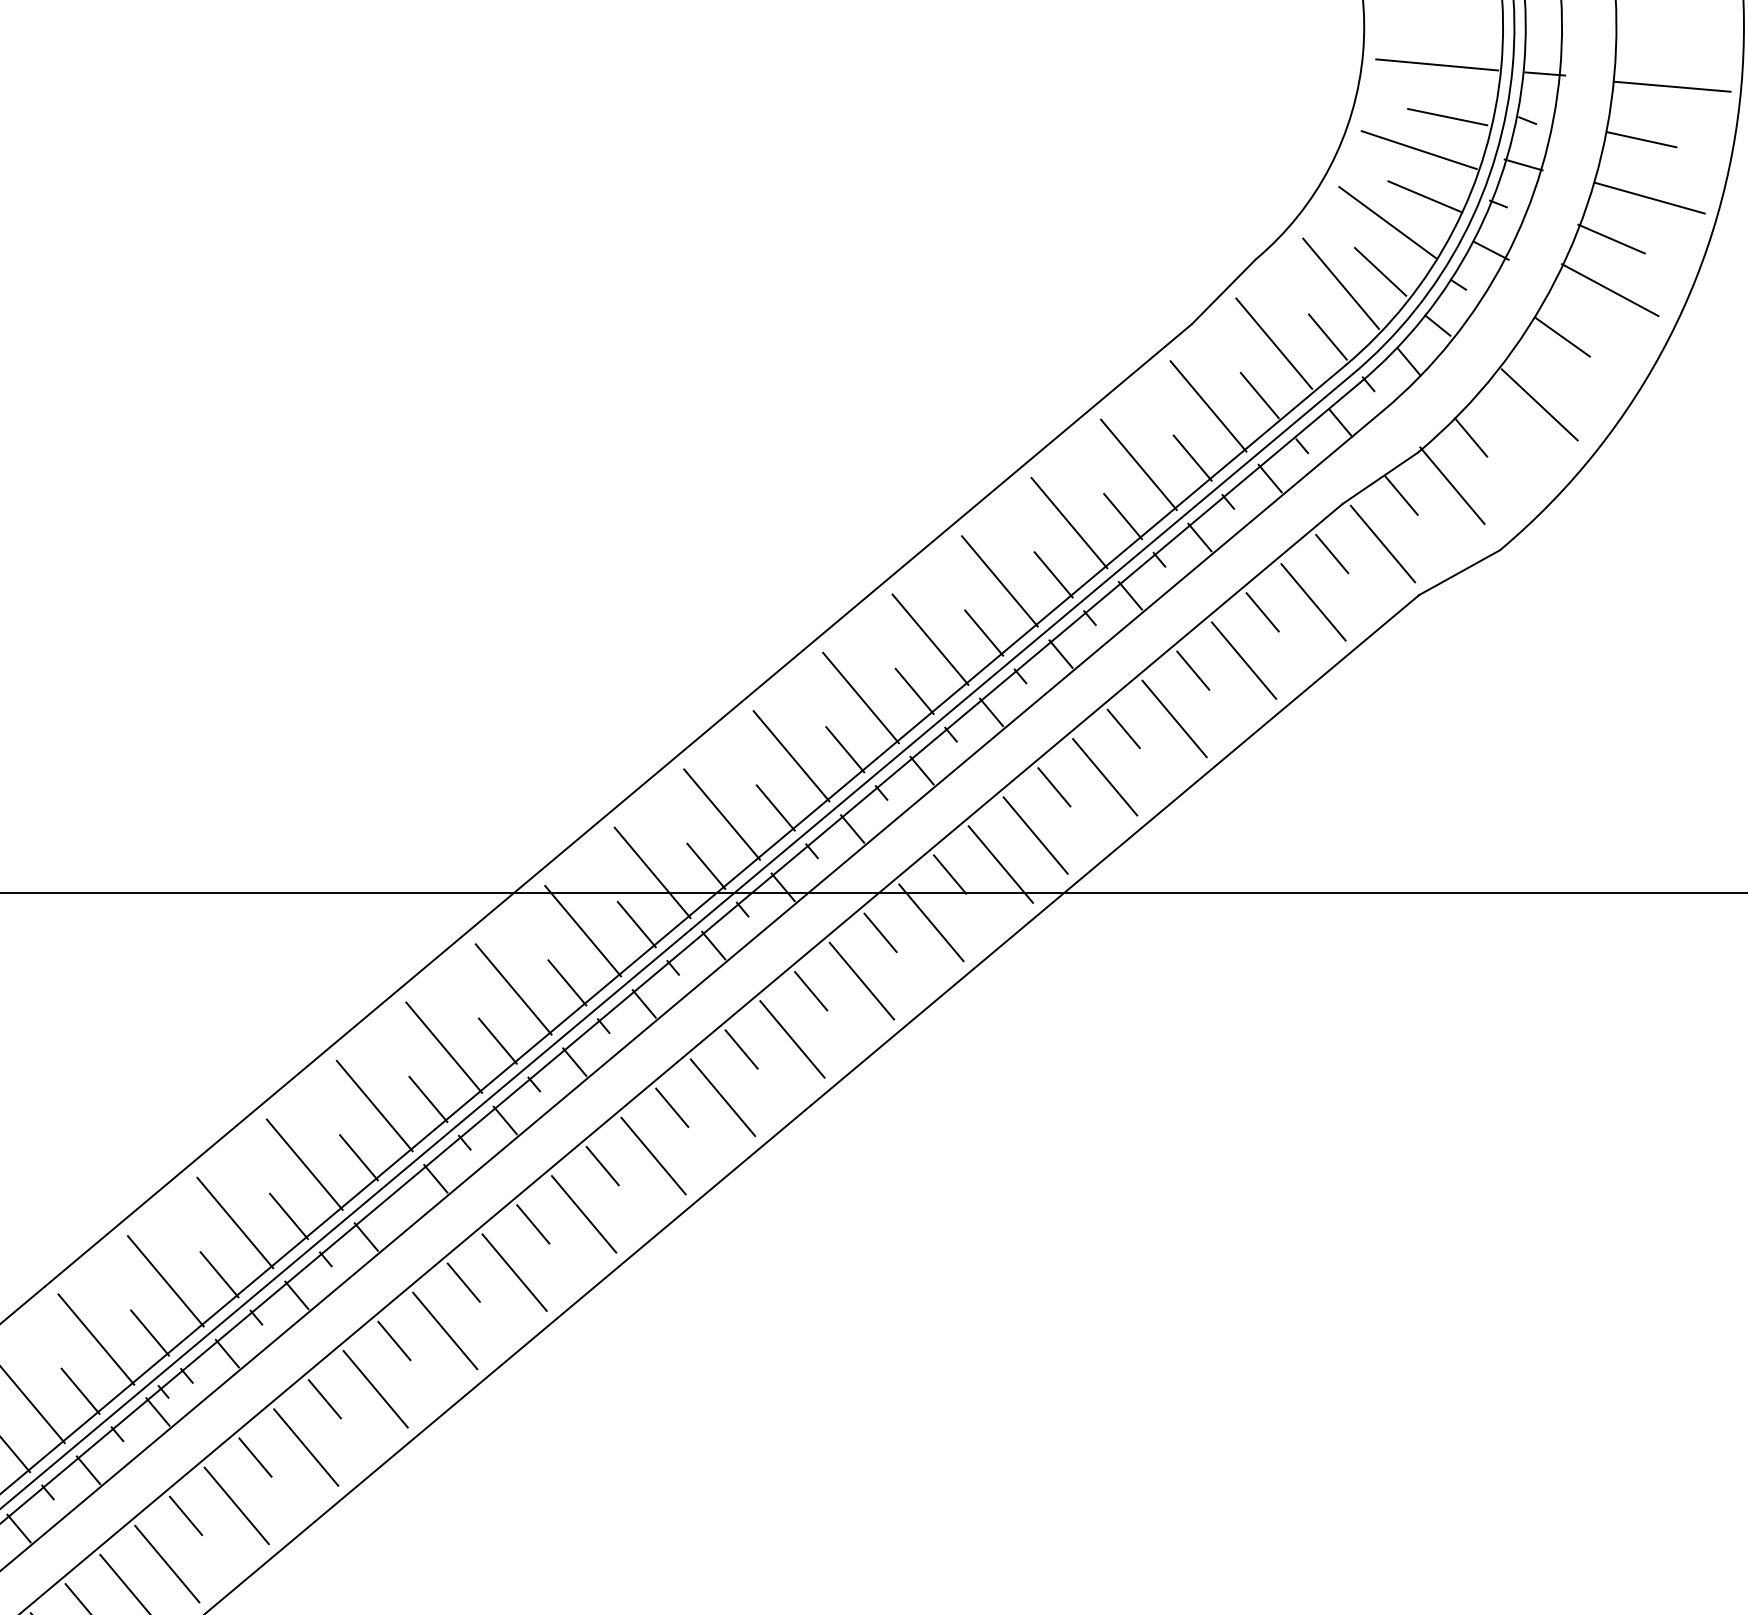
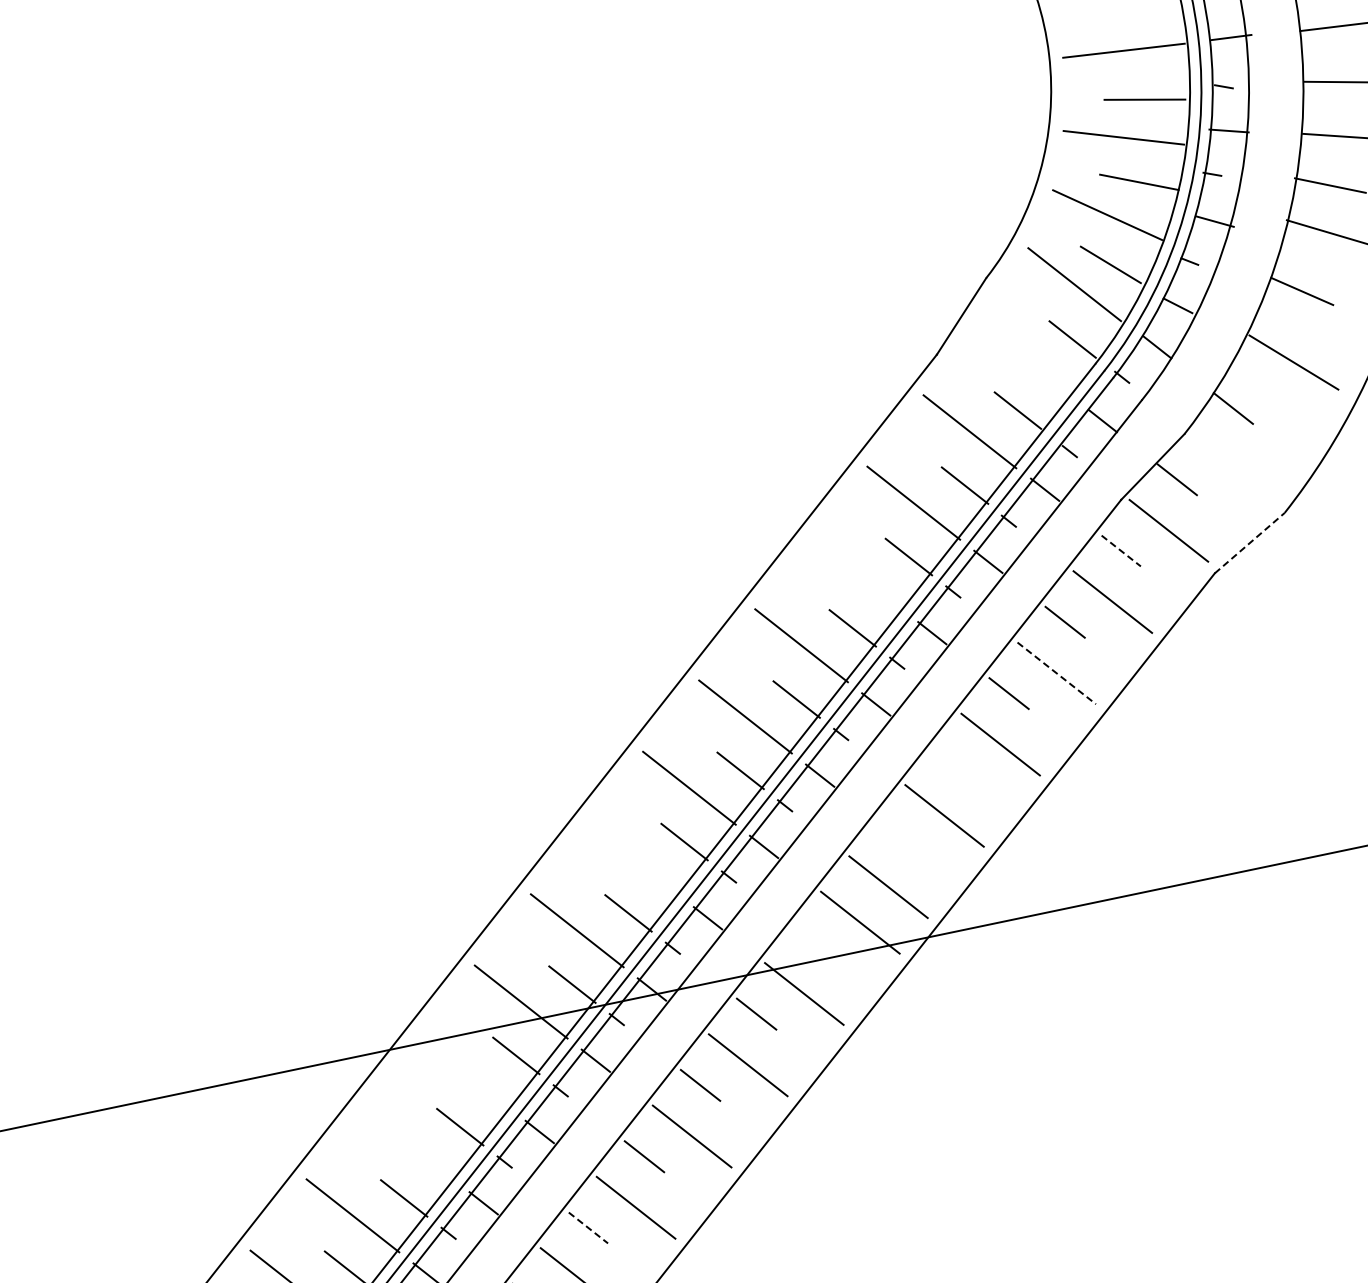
line: (1274, 343) -> (1021, 356), removed
line: (1452, 485) -> (1224, 459), removed
line: (1069, 522) -> (857, 573), removed
line: (1332, 554) -> (1121, 551), solid -> dashed
line: (1460, 572) -> (1250, 542), solid -> dashed
line: (1244, 660) -> (1057, 673), solid -> dashed
line: (1123, 728) -> (952, 764), removed
line: (791, 756) -> (633, 859), removed
line: (1054, 787) -> (897, 836), removed
line: (949, 874) -> (812, 942), removed
line: (583, 930) -> (465, 1072), removed
line: (513, 989) -> (408, 1144), removed
line: (672, 1107) -> (588, 1227), solid -> dashed

